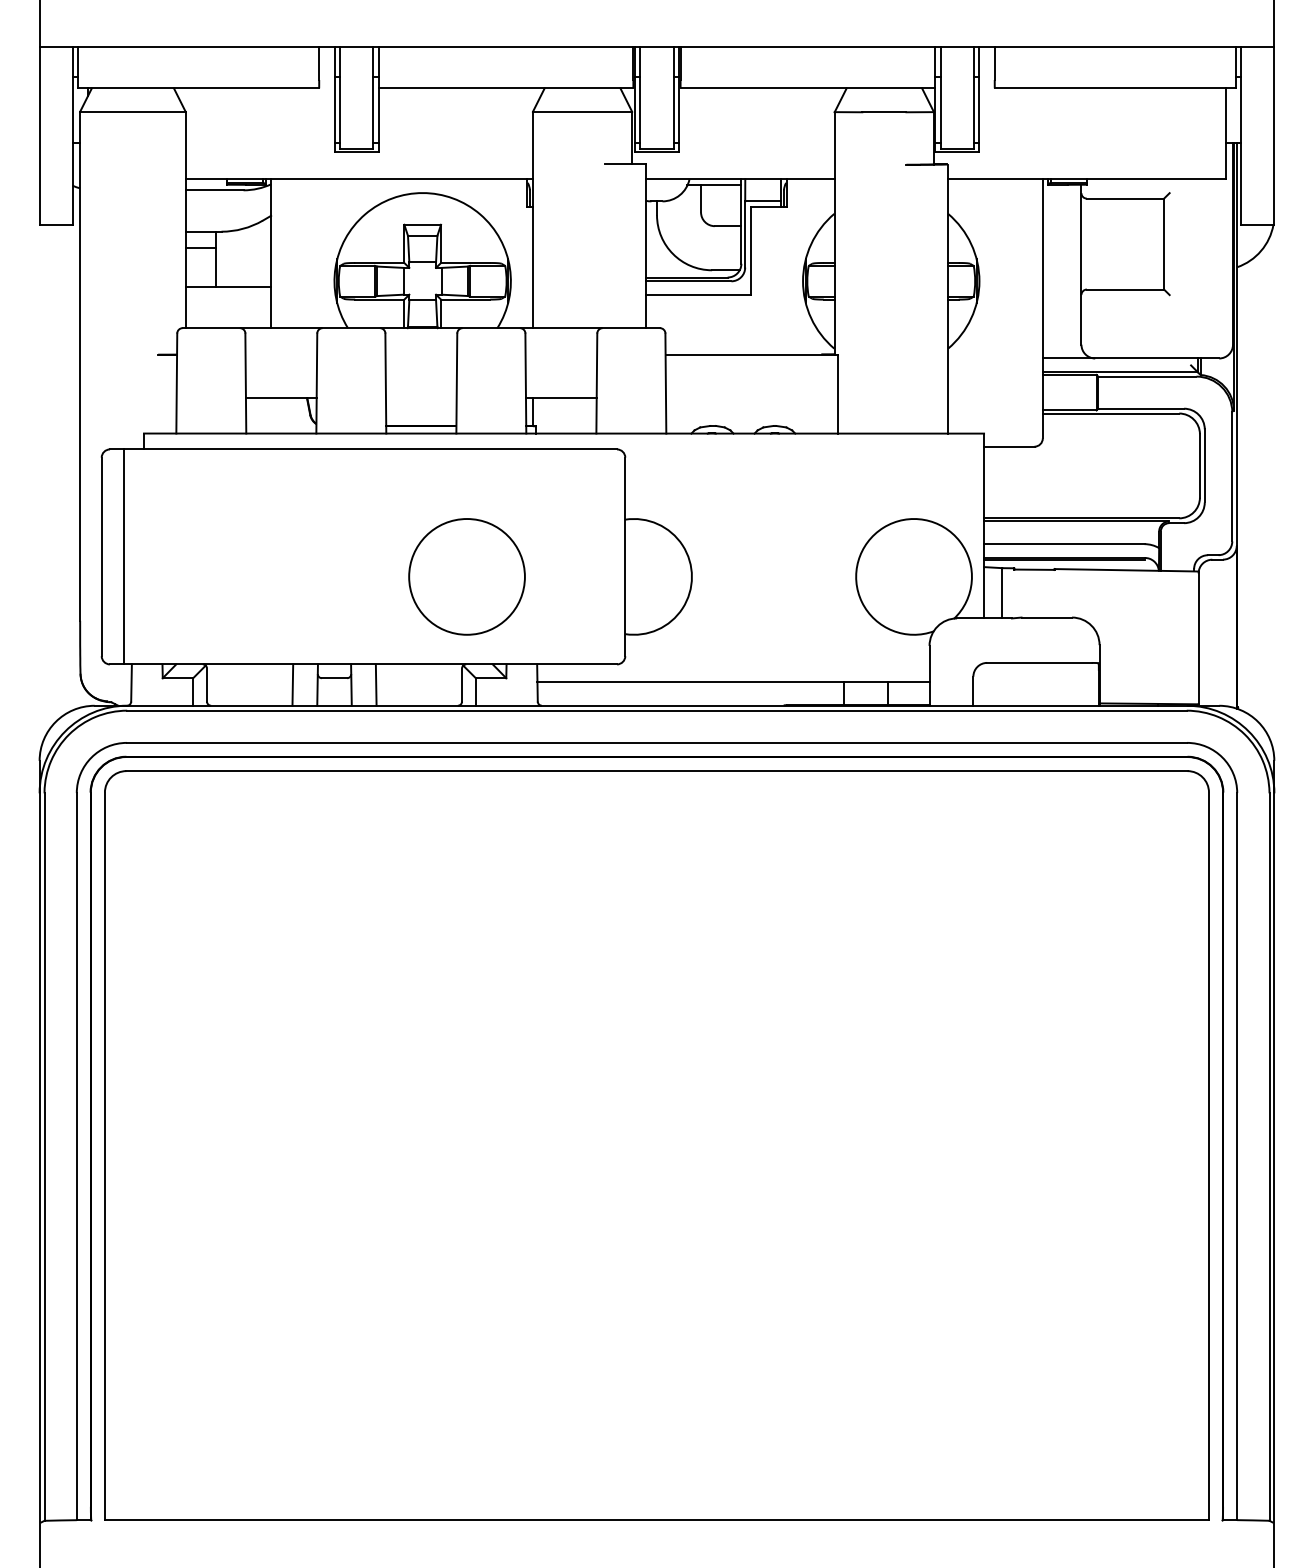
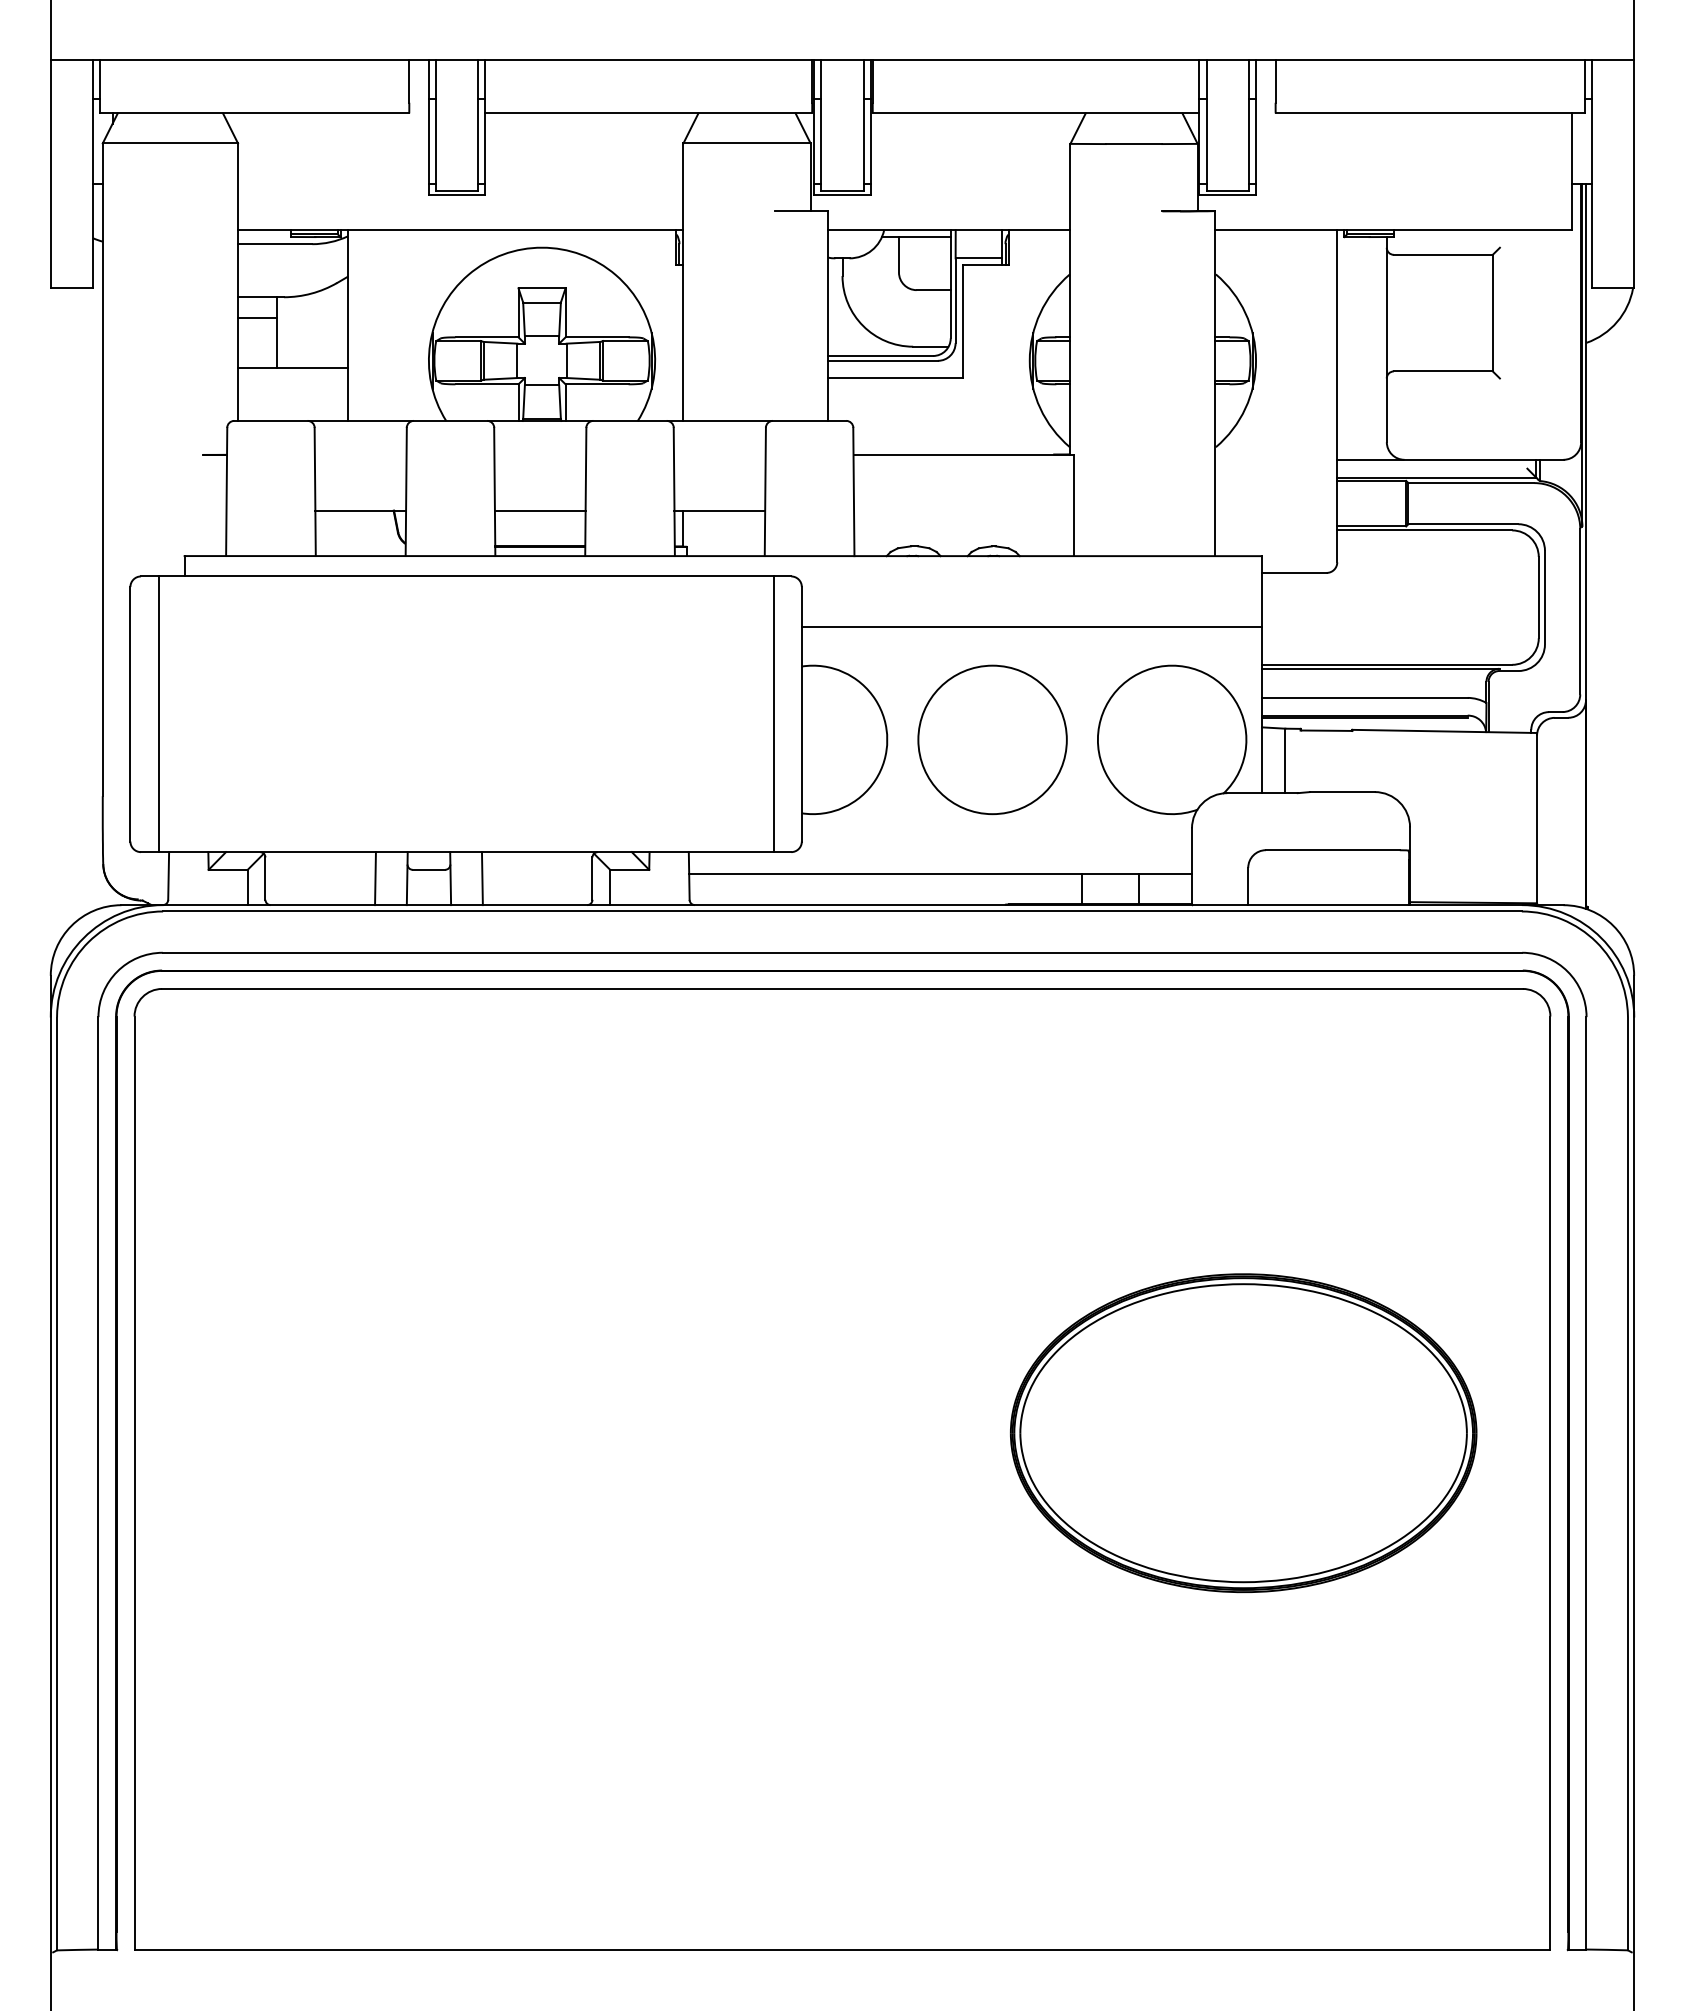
line: (420, 398) -> (539, 511), added
line: (804, 488) -> (1031, 626), added
line: (603, 556) -> (773, 713), added
circle: (466, 576) -> (991, 739), moved
part: (969, 1117) -> (1243, 1433), added

